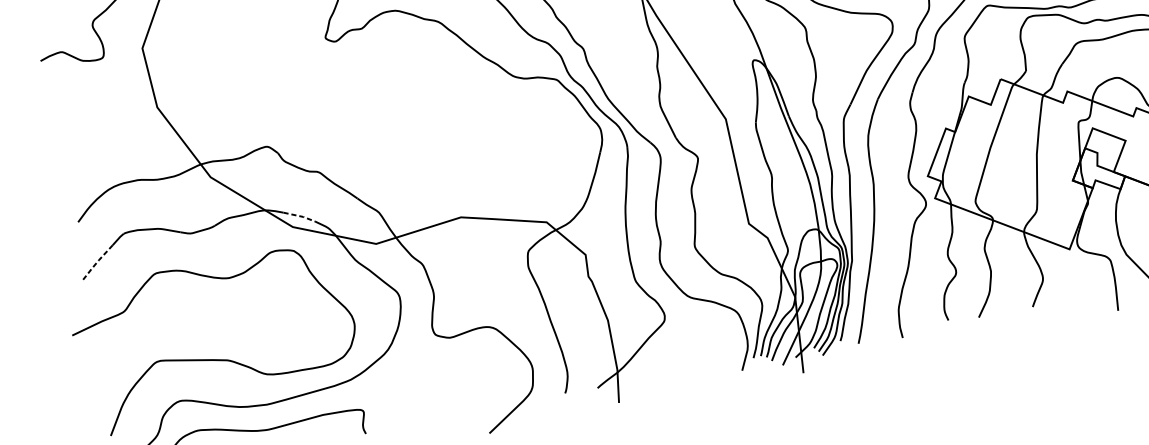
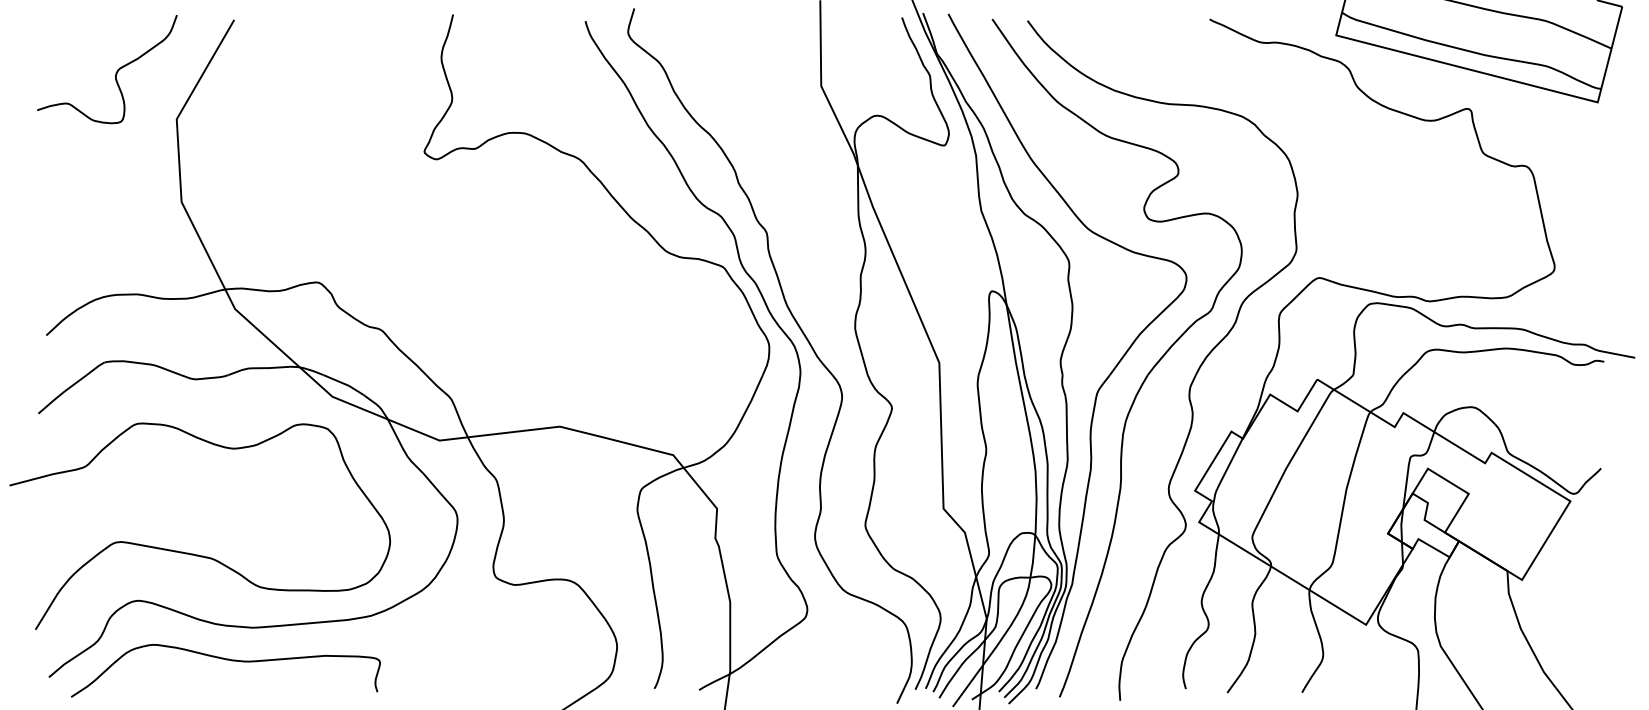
line: (300, 216) -> (345, 384), dashed -> solid
line: (97, 261) -> (62, 393), dashed -> solid

